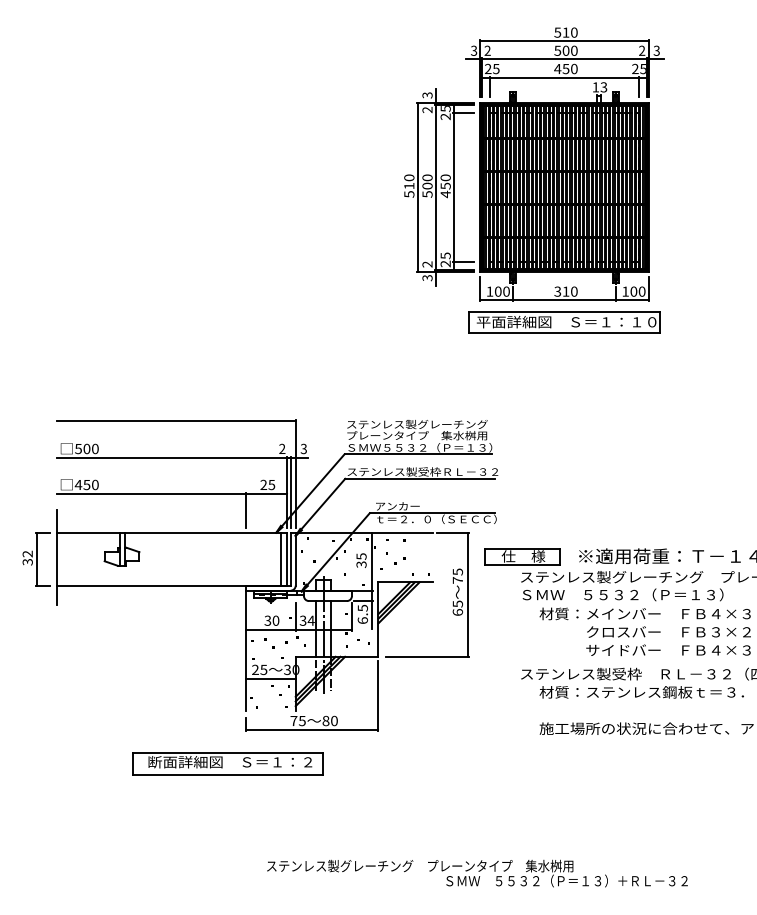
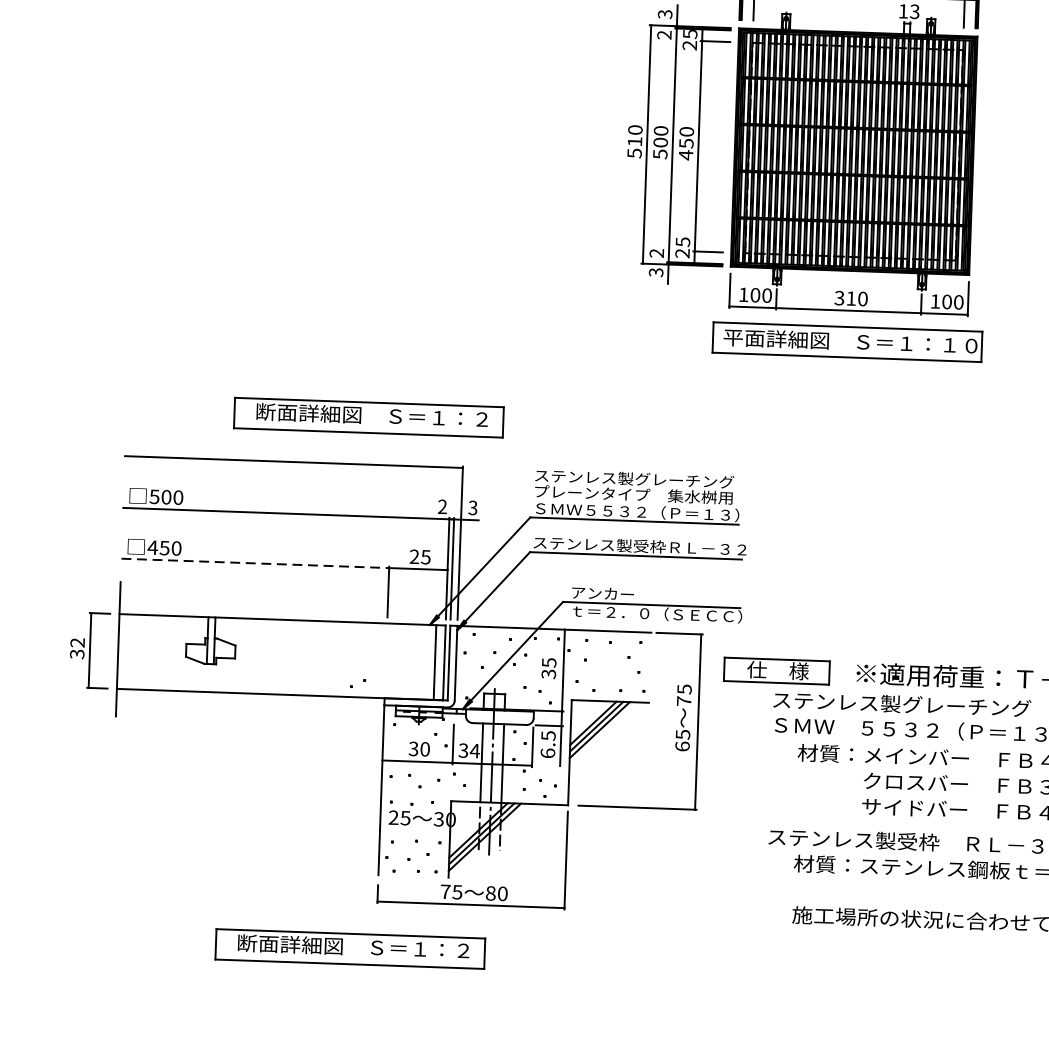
part: (227, 387) -> (368, 417), added
line: (151, 493) -> (255, 563), solid -> dashed
part: (399, 560) -> (357, 682), moved
line: (270, 678) -> (414, 830), removed

